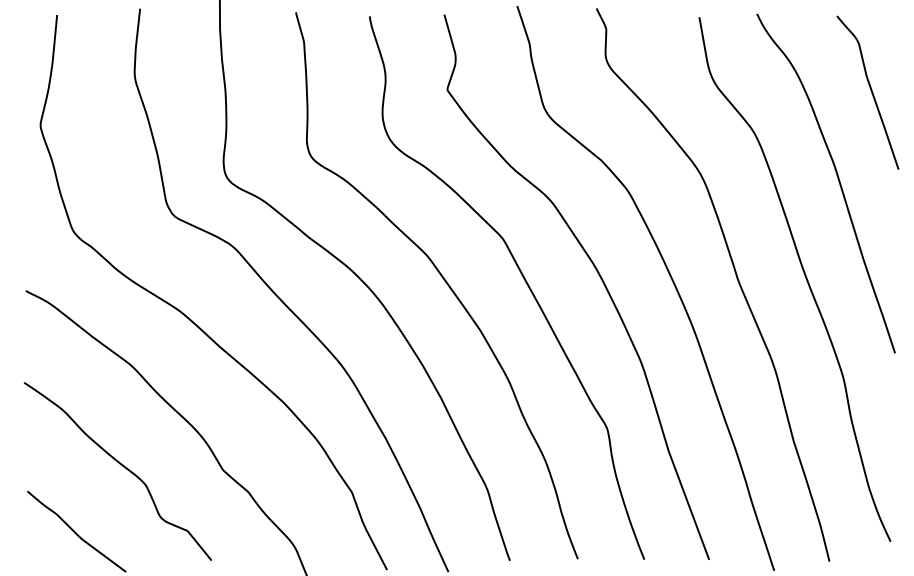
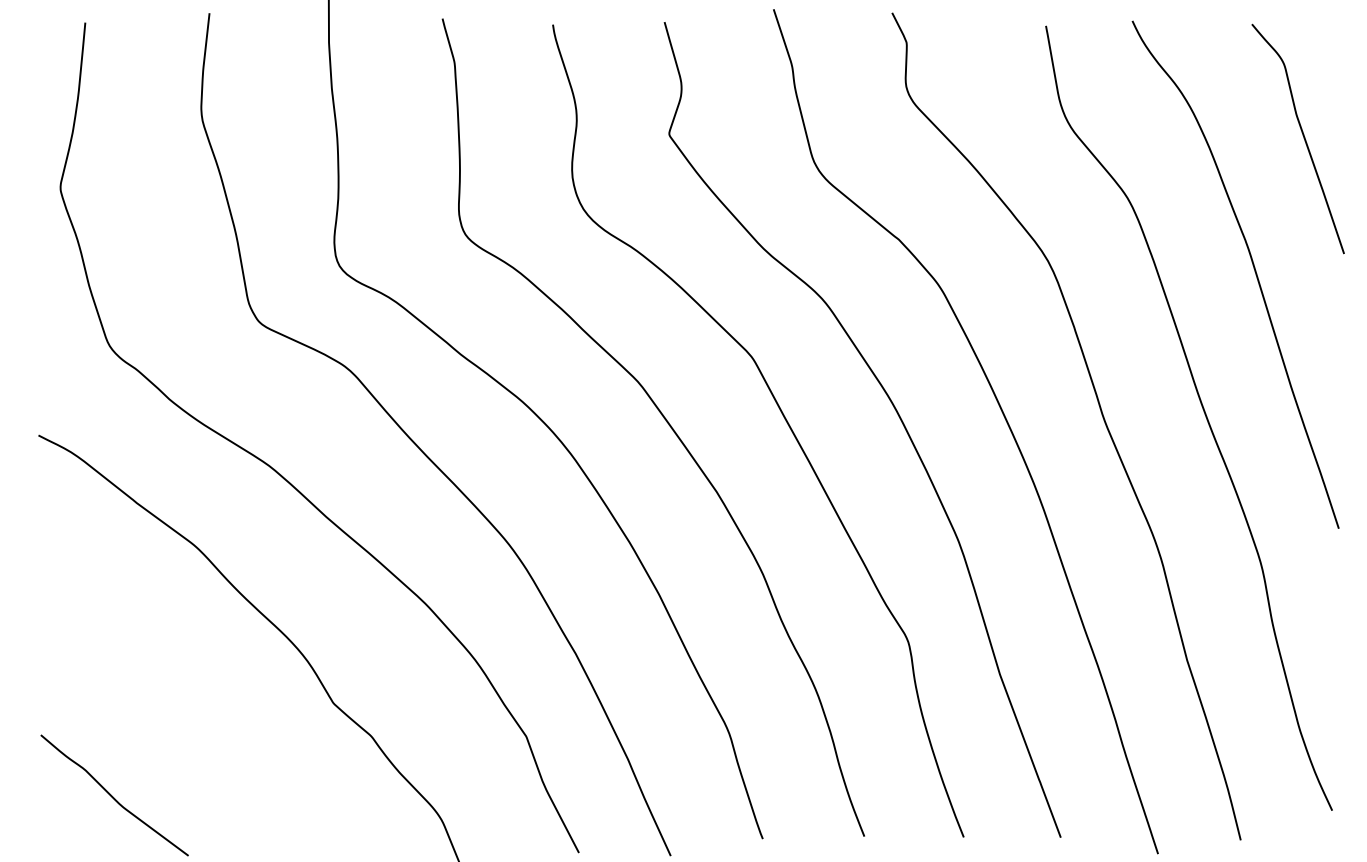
curve: (122, 466) -> (183, 698), removed

